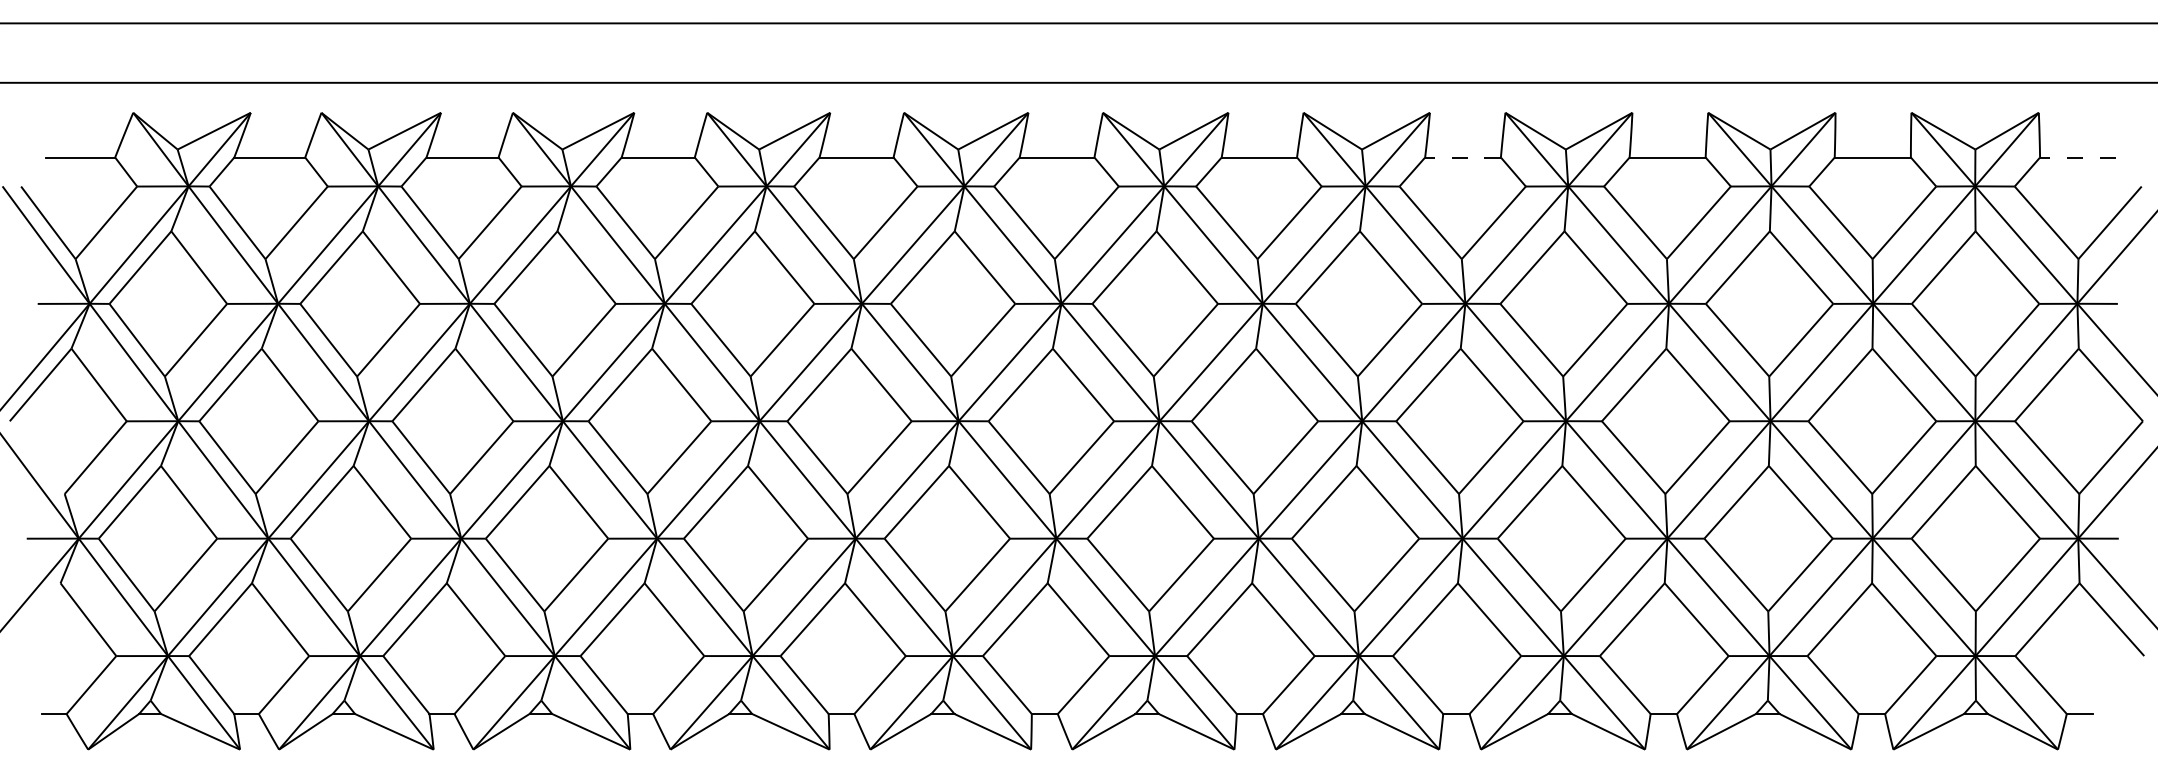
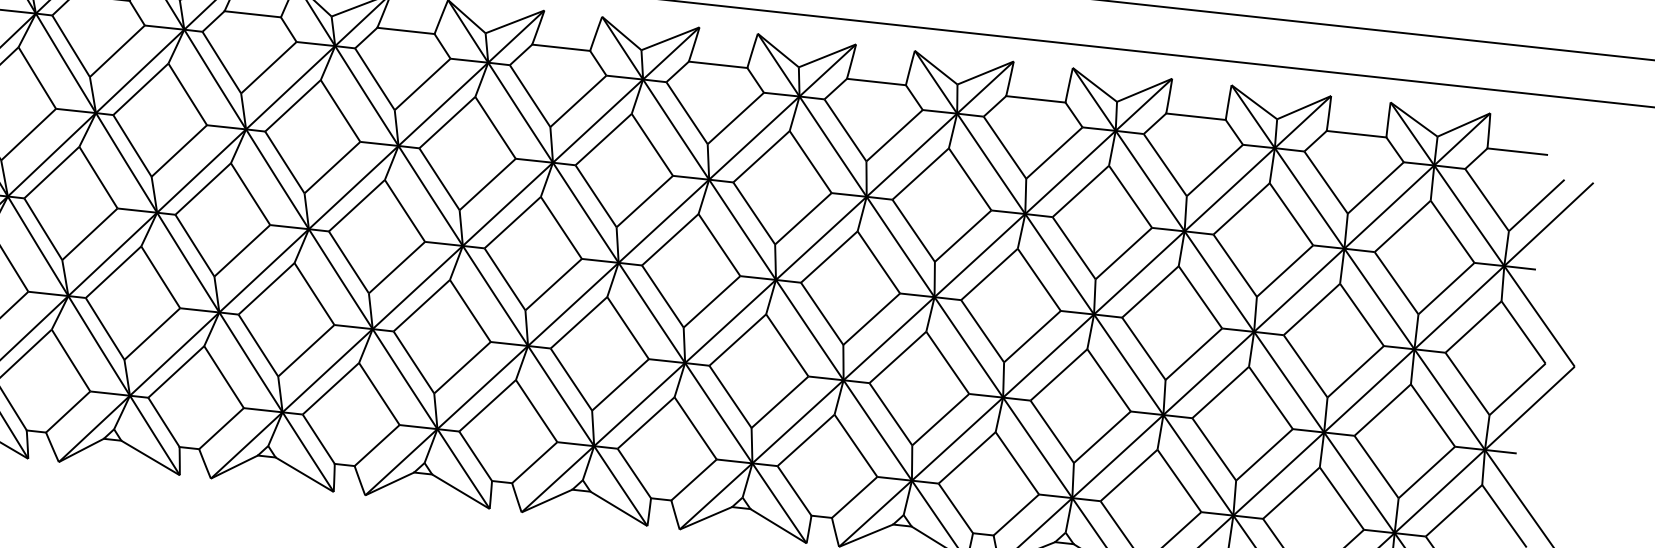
line: (1463, 157) -> (1036, 99), dashed -> solid
line: (2077, 157) -> (1516, 151), dashed -> solid

